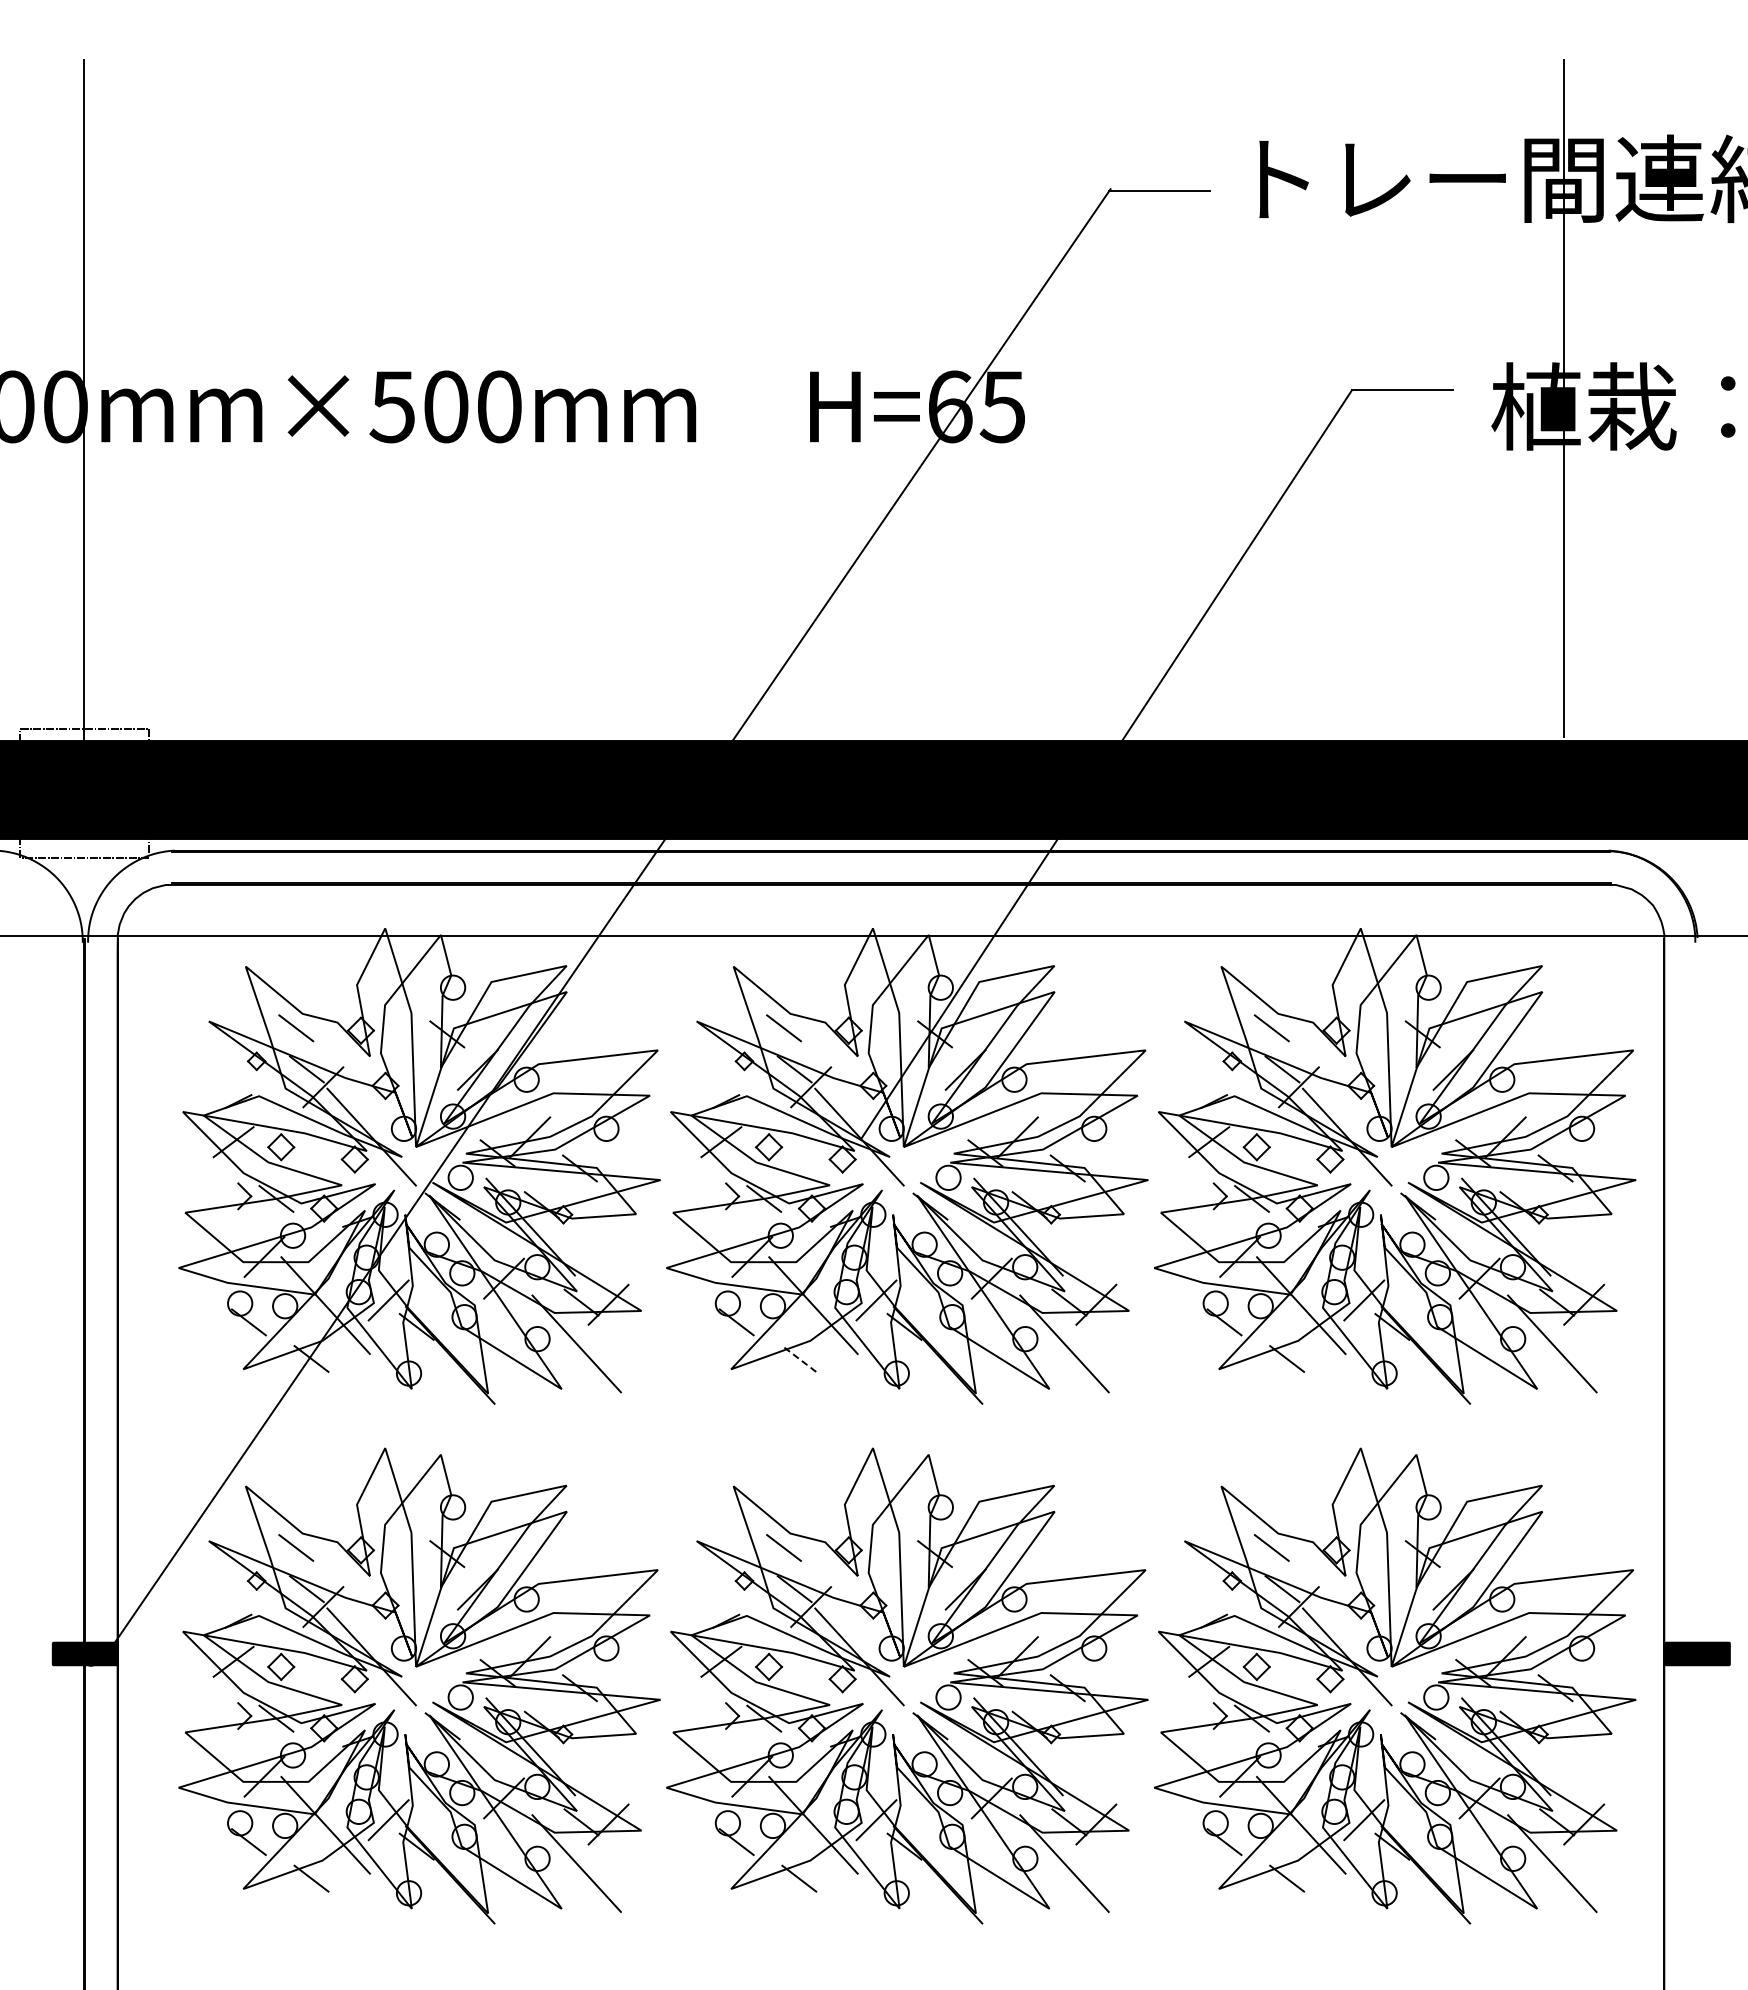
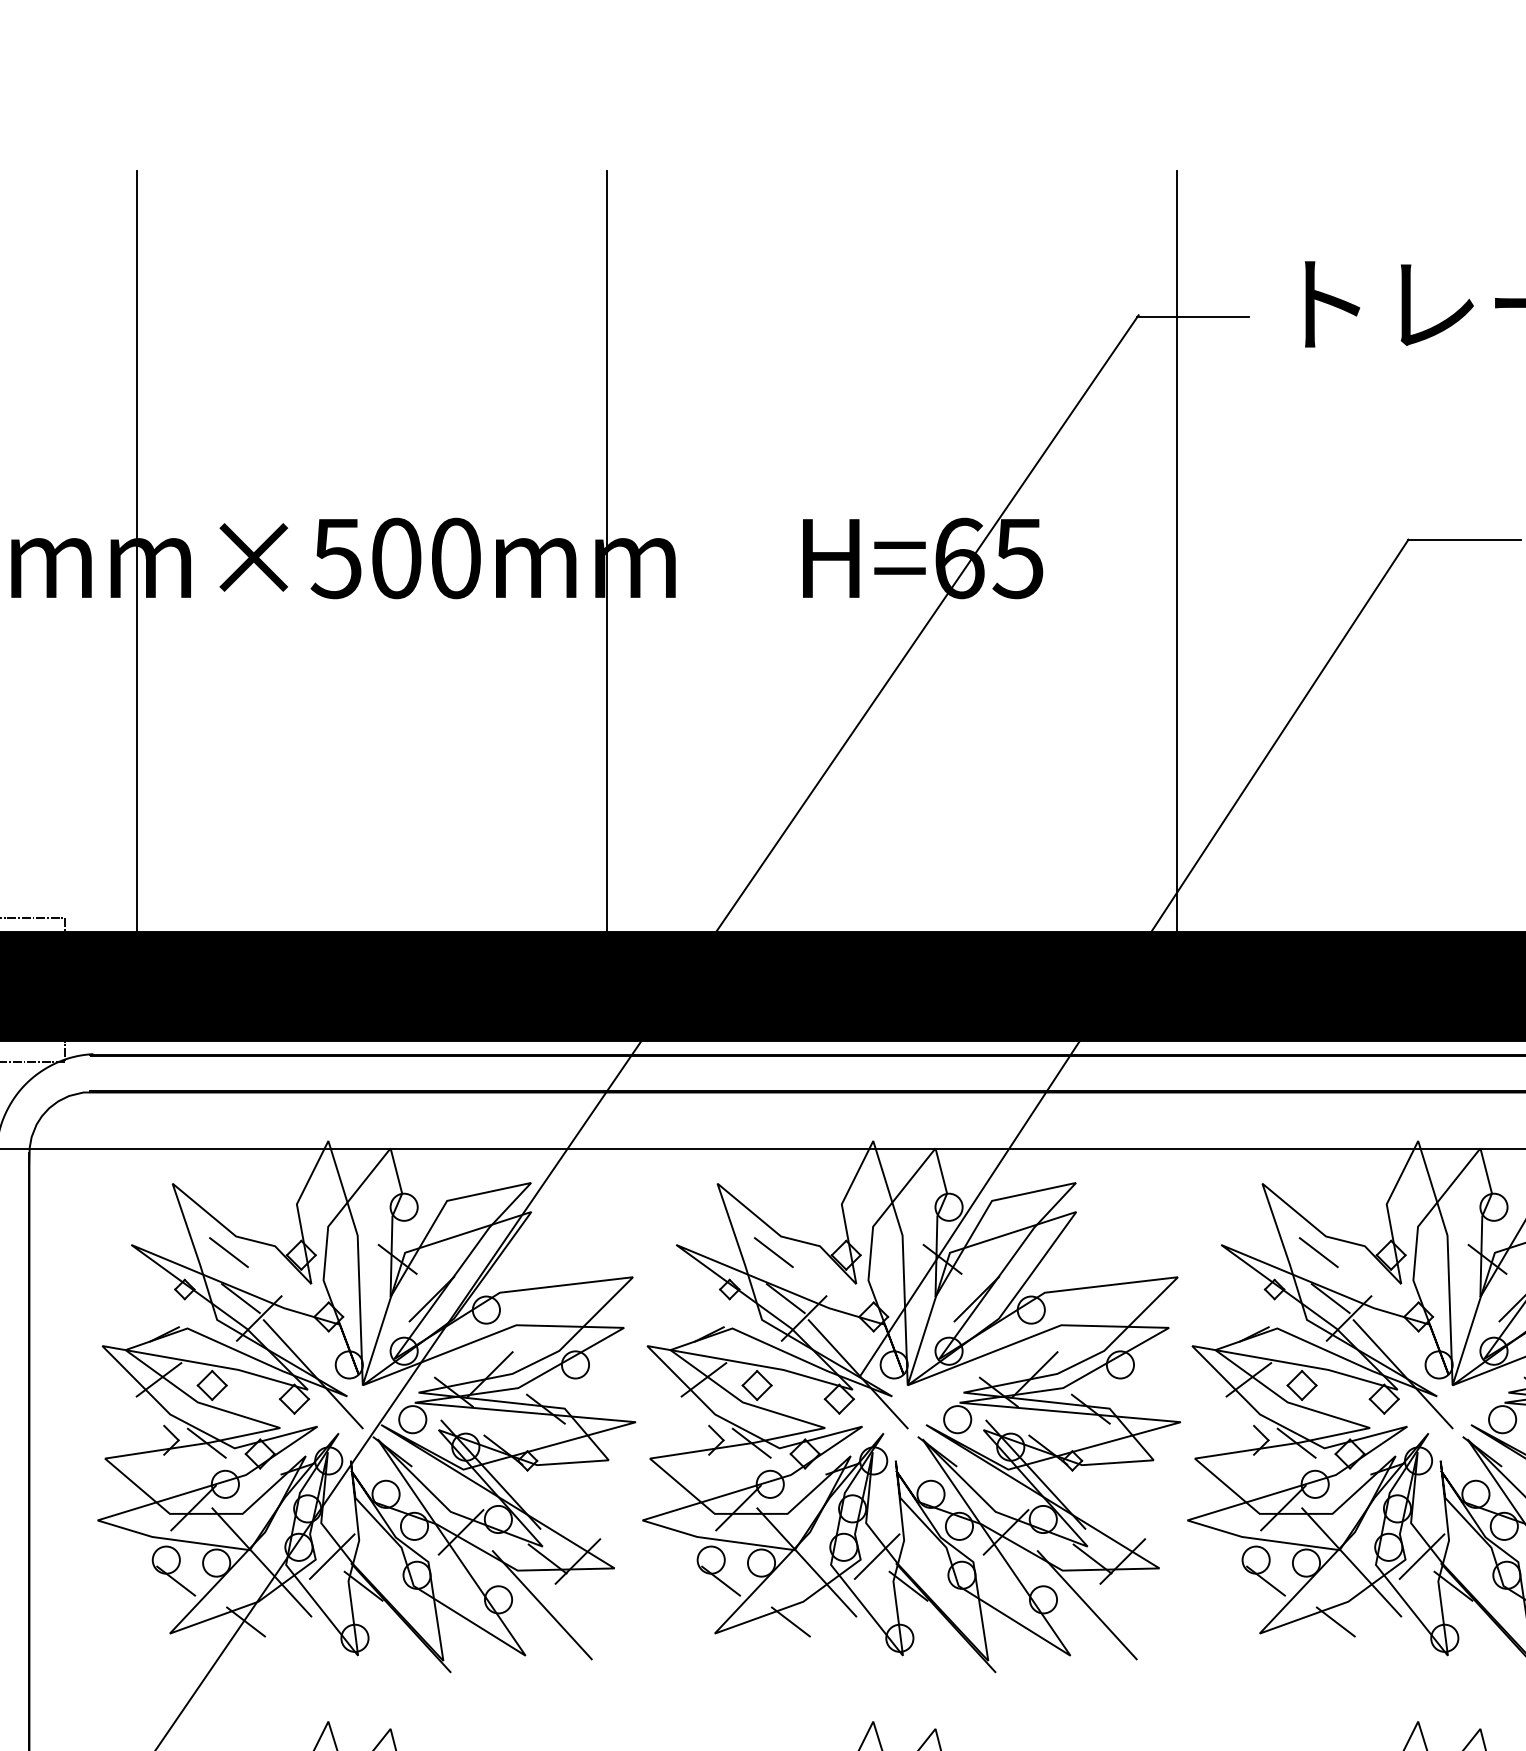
line: (214, 400) -> (137, 551), added
line: (634, 400) -> (606, 551), added
line: (1144, 400) -> (1176, 551), added
line: (798, 1358) -> (790, 1621), dashed -> solid

